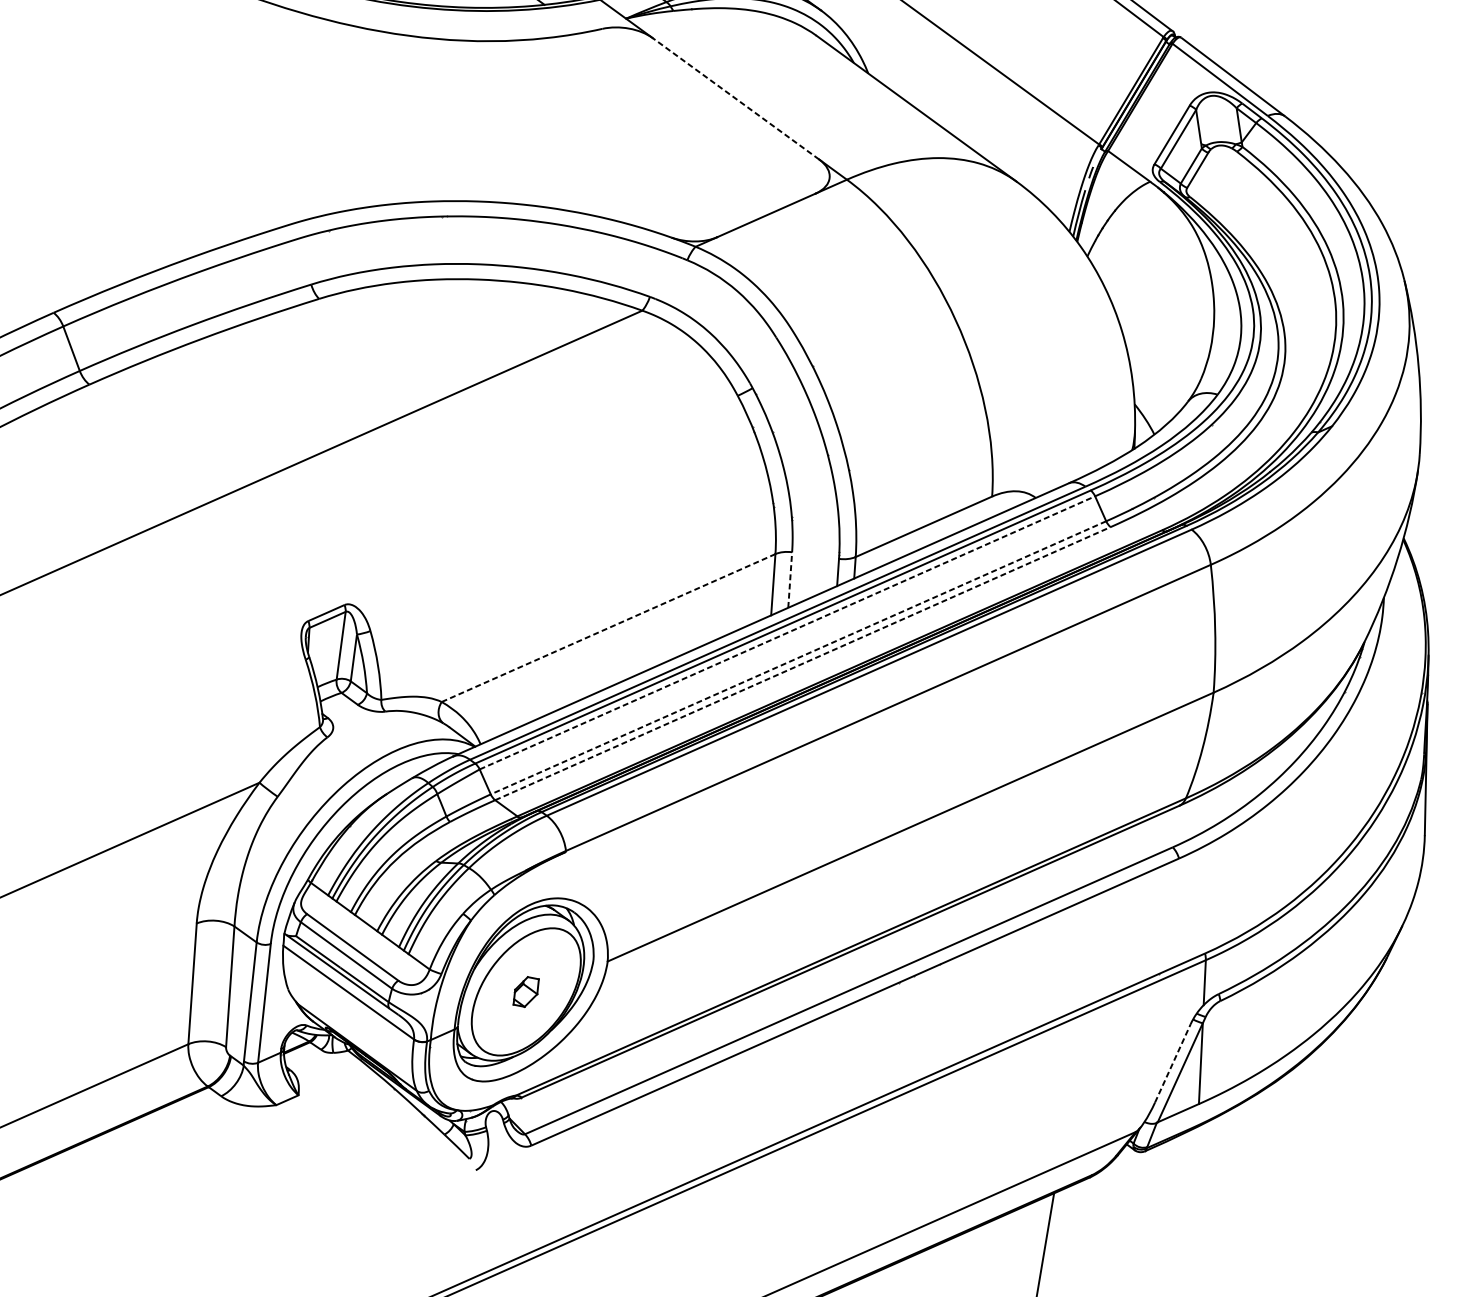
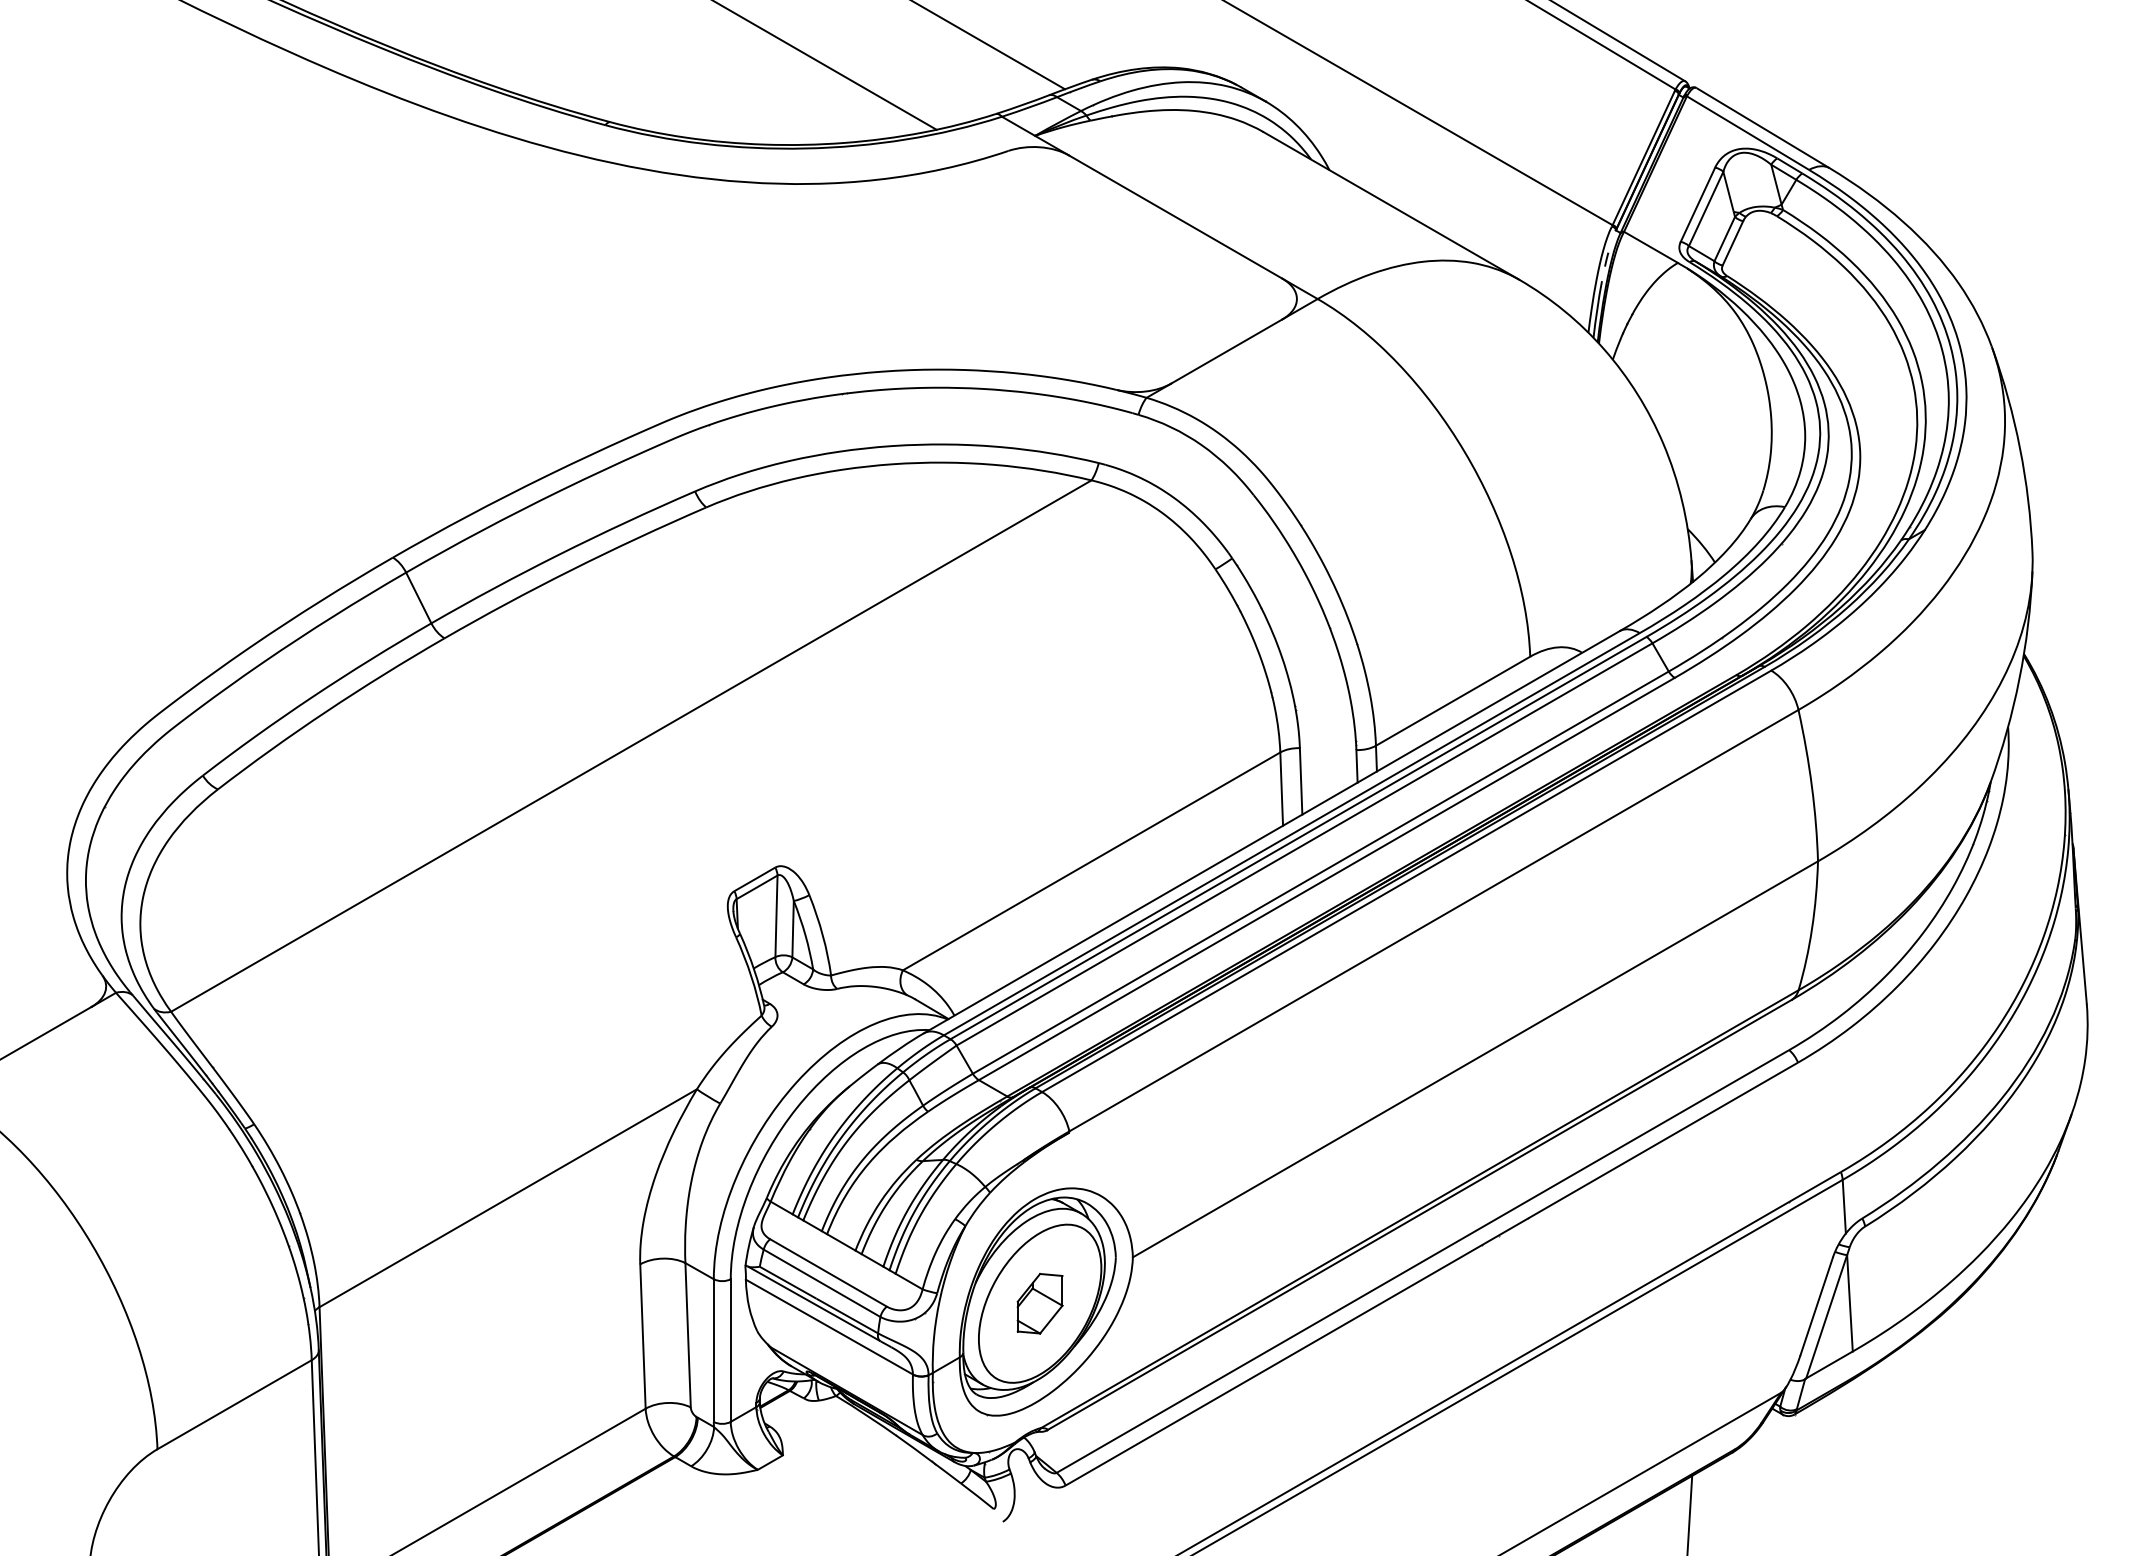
line: (735, 98) -> (1175, 216), dashed -> solid
line: (790, 579) -> (1301, 780), dashed -> solid
line: (608, 628) -> (1091, 861), dashed -> solid
line: (787, 632) -> (1304, 844), dashed -> solid
line: (798, 657) -> (1320, 872), dashed -> solid
line: (802, 664) -> (1326, 879), dashed -> solid
part: (525, 991) -> (1039, 1303), size x1.67
line: (1172, 1063) -> (1816, 1306), dashed -> solid

